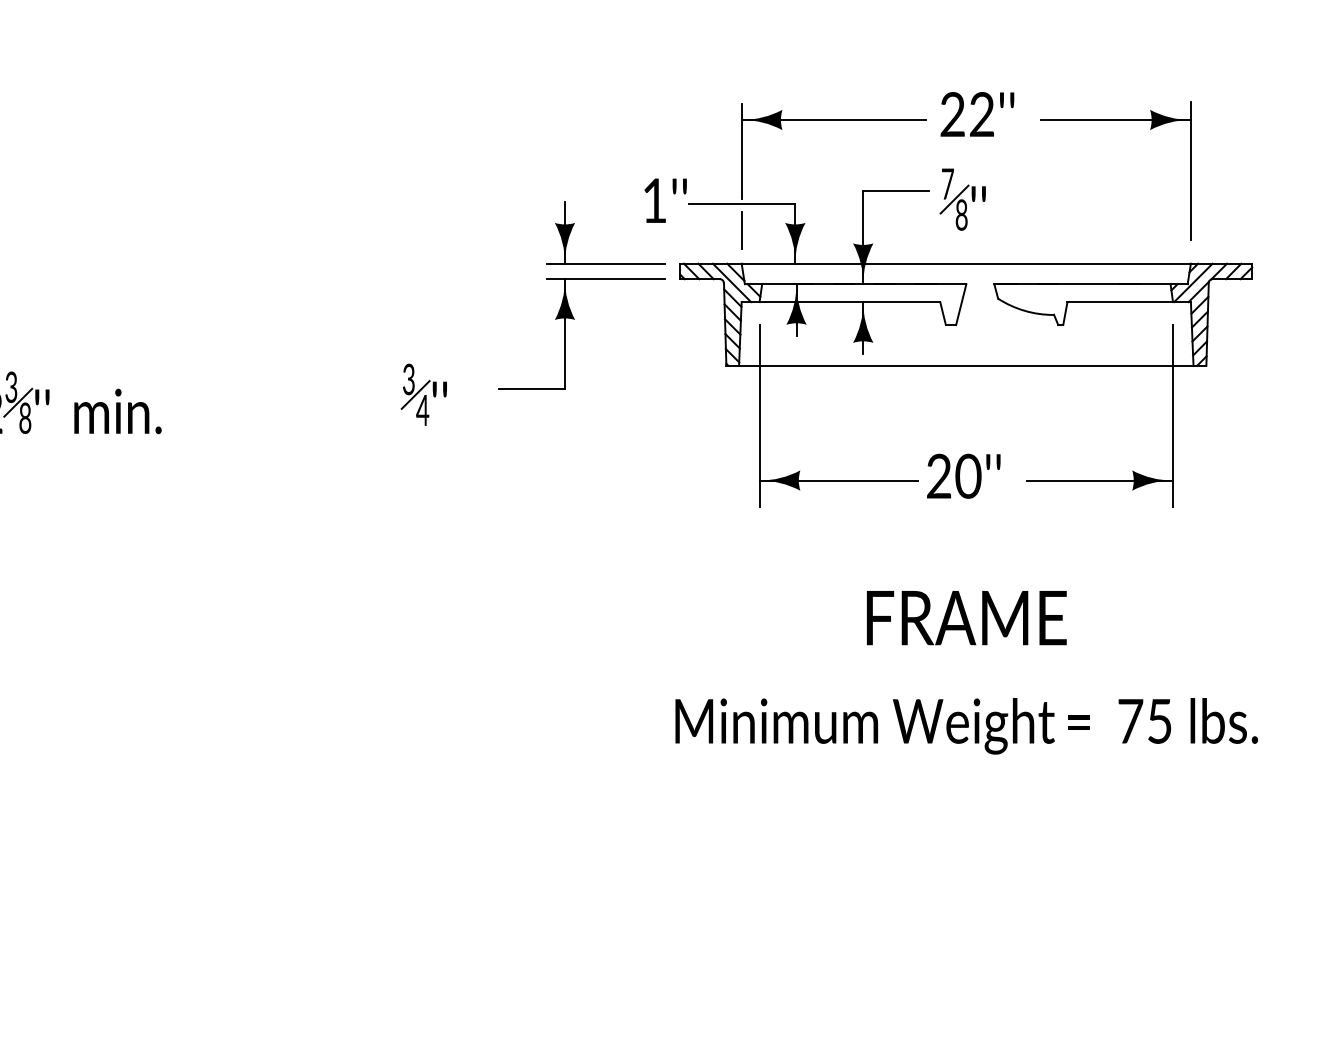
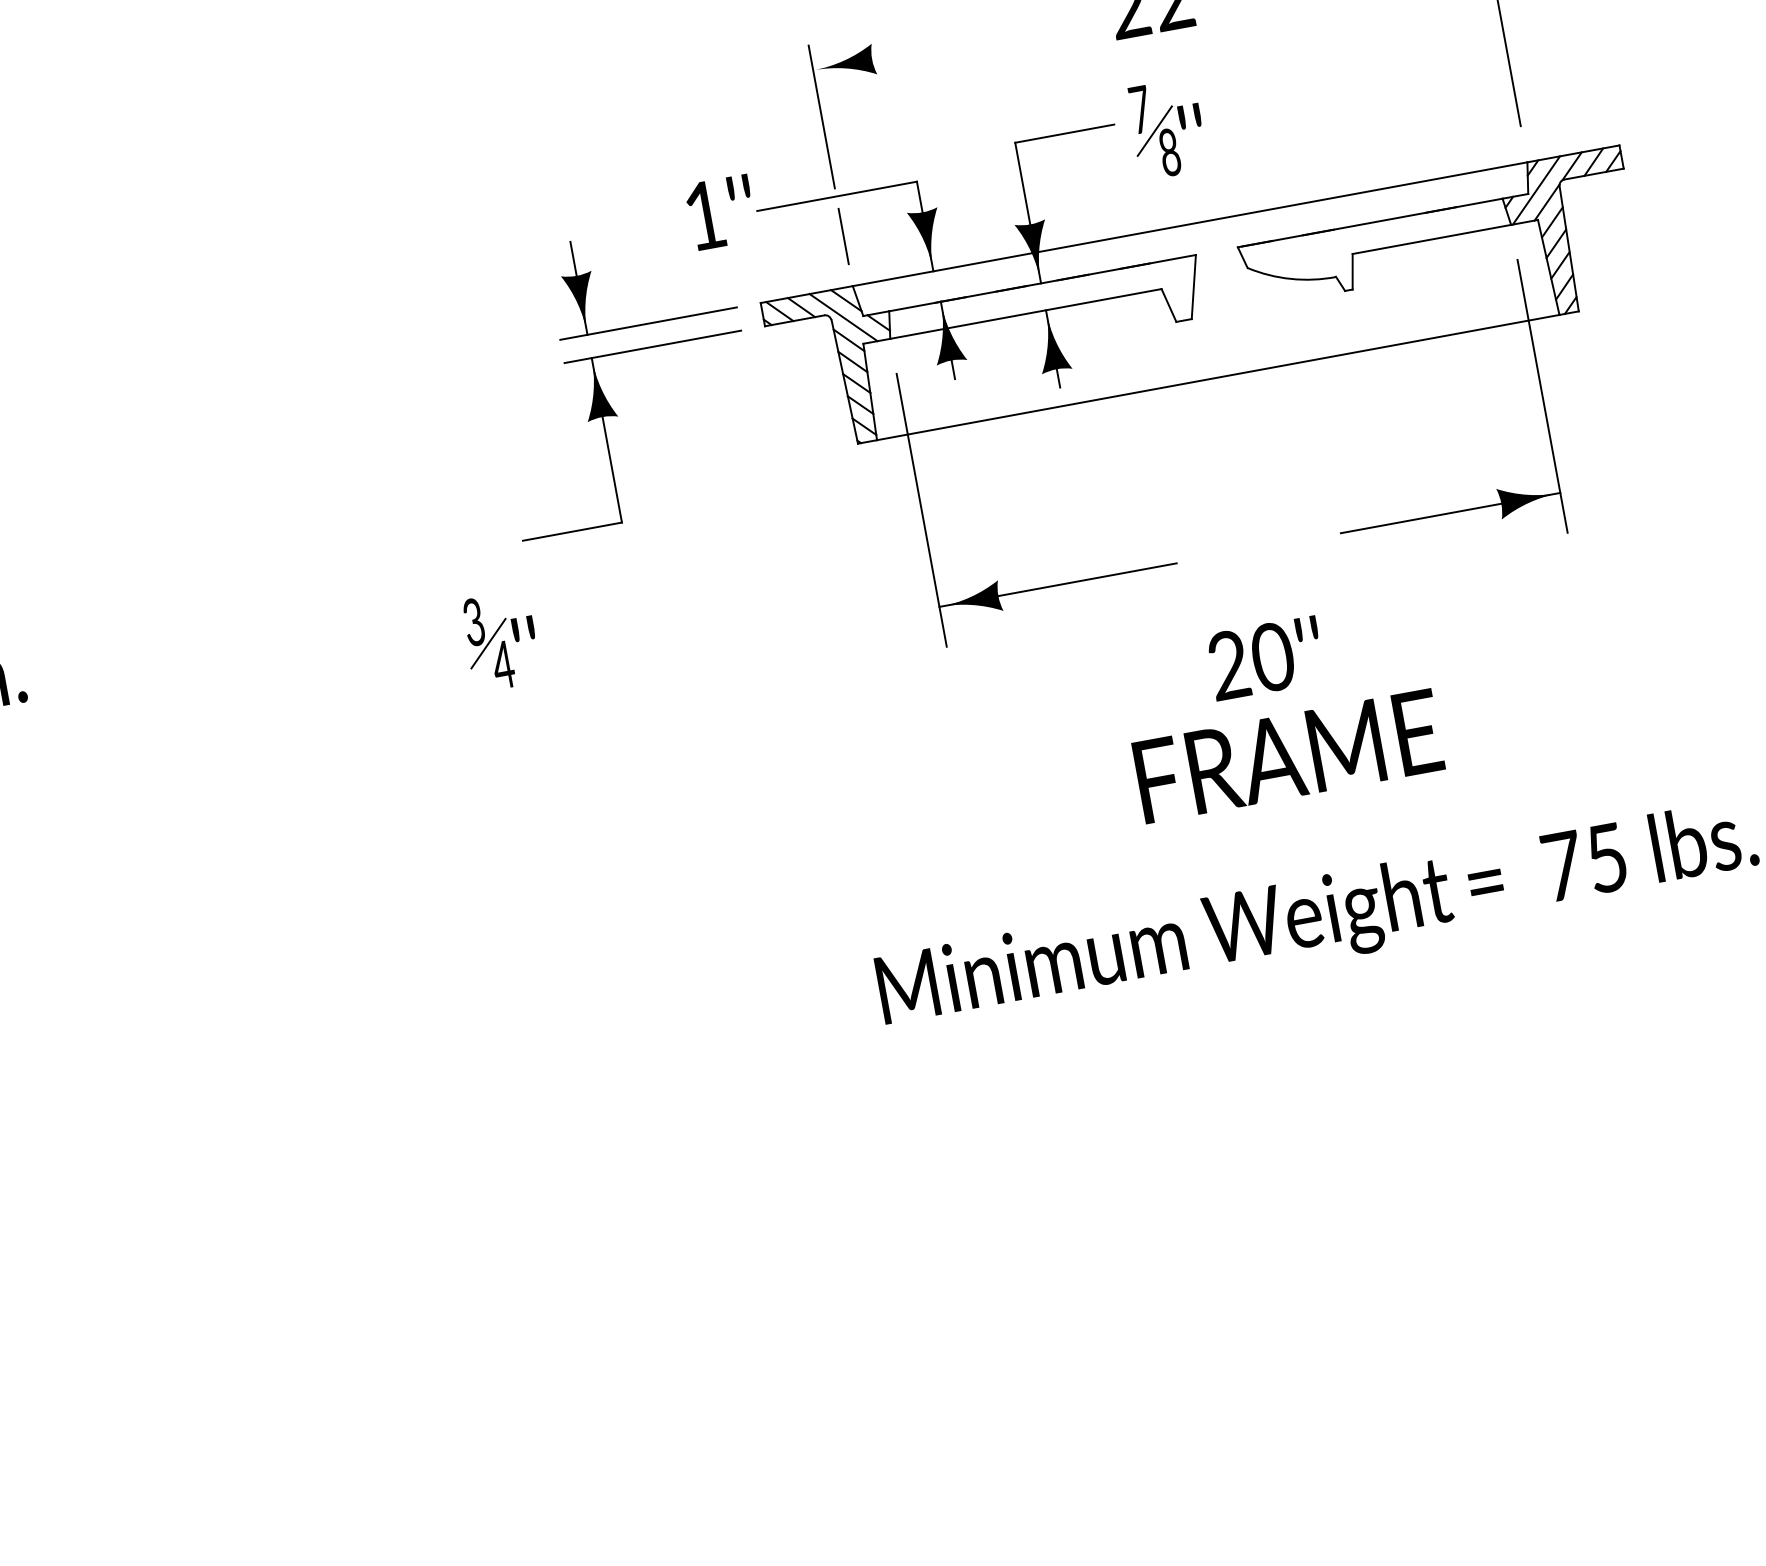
line: (833, 120) -> (951, 45), removed
part: (423, 394) -> (500, 640), moved
text: (963, 475) -> (1265, 657), moved

